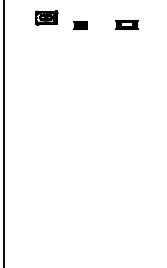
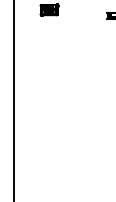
part: (80, 25) -> (77, 16), removed

